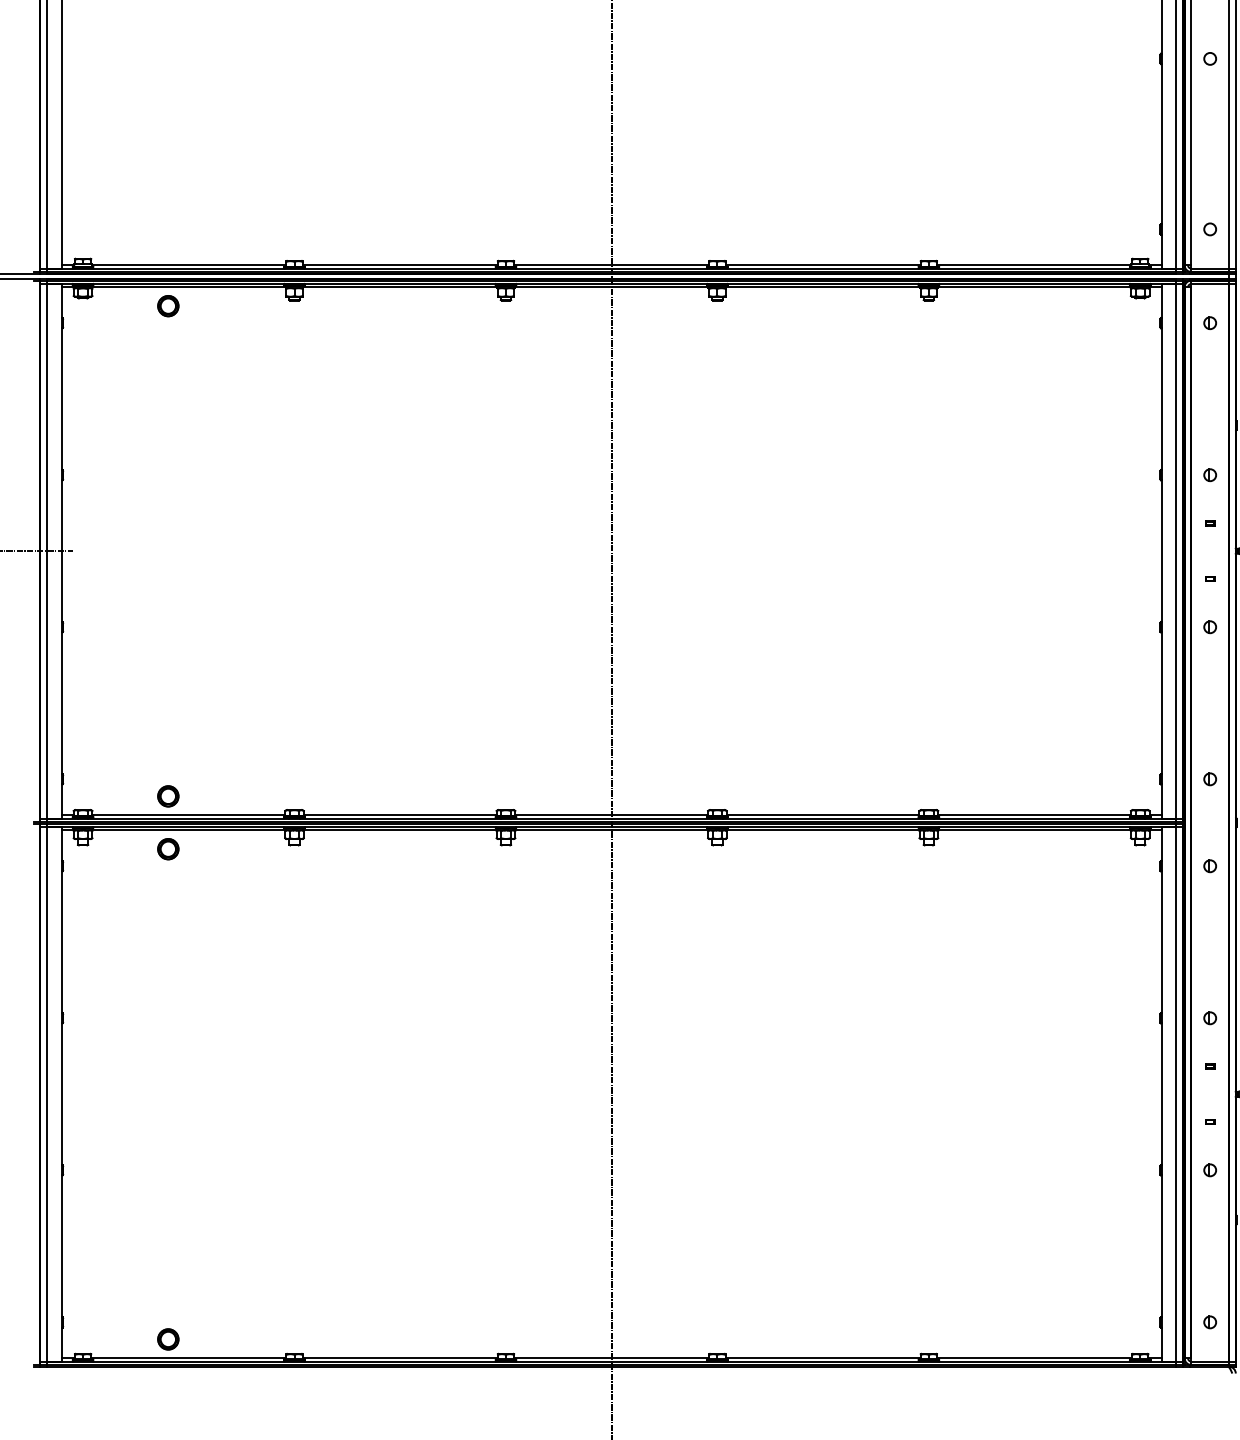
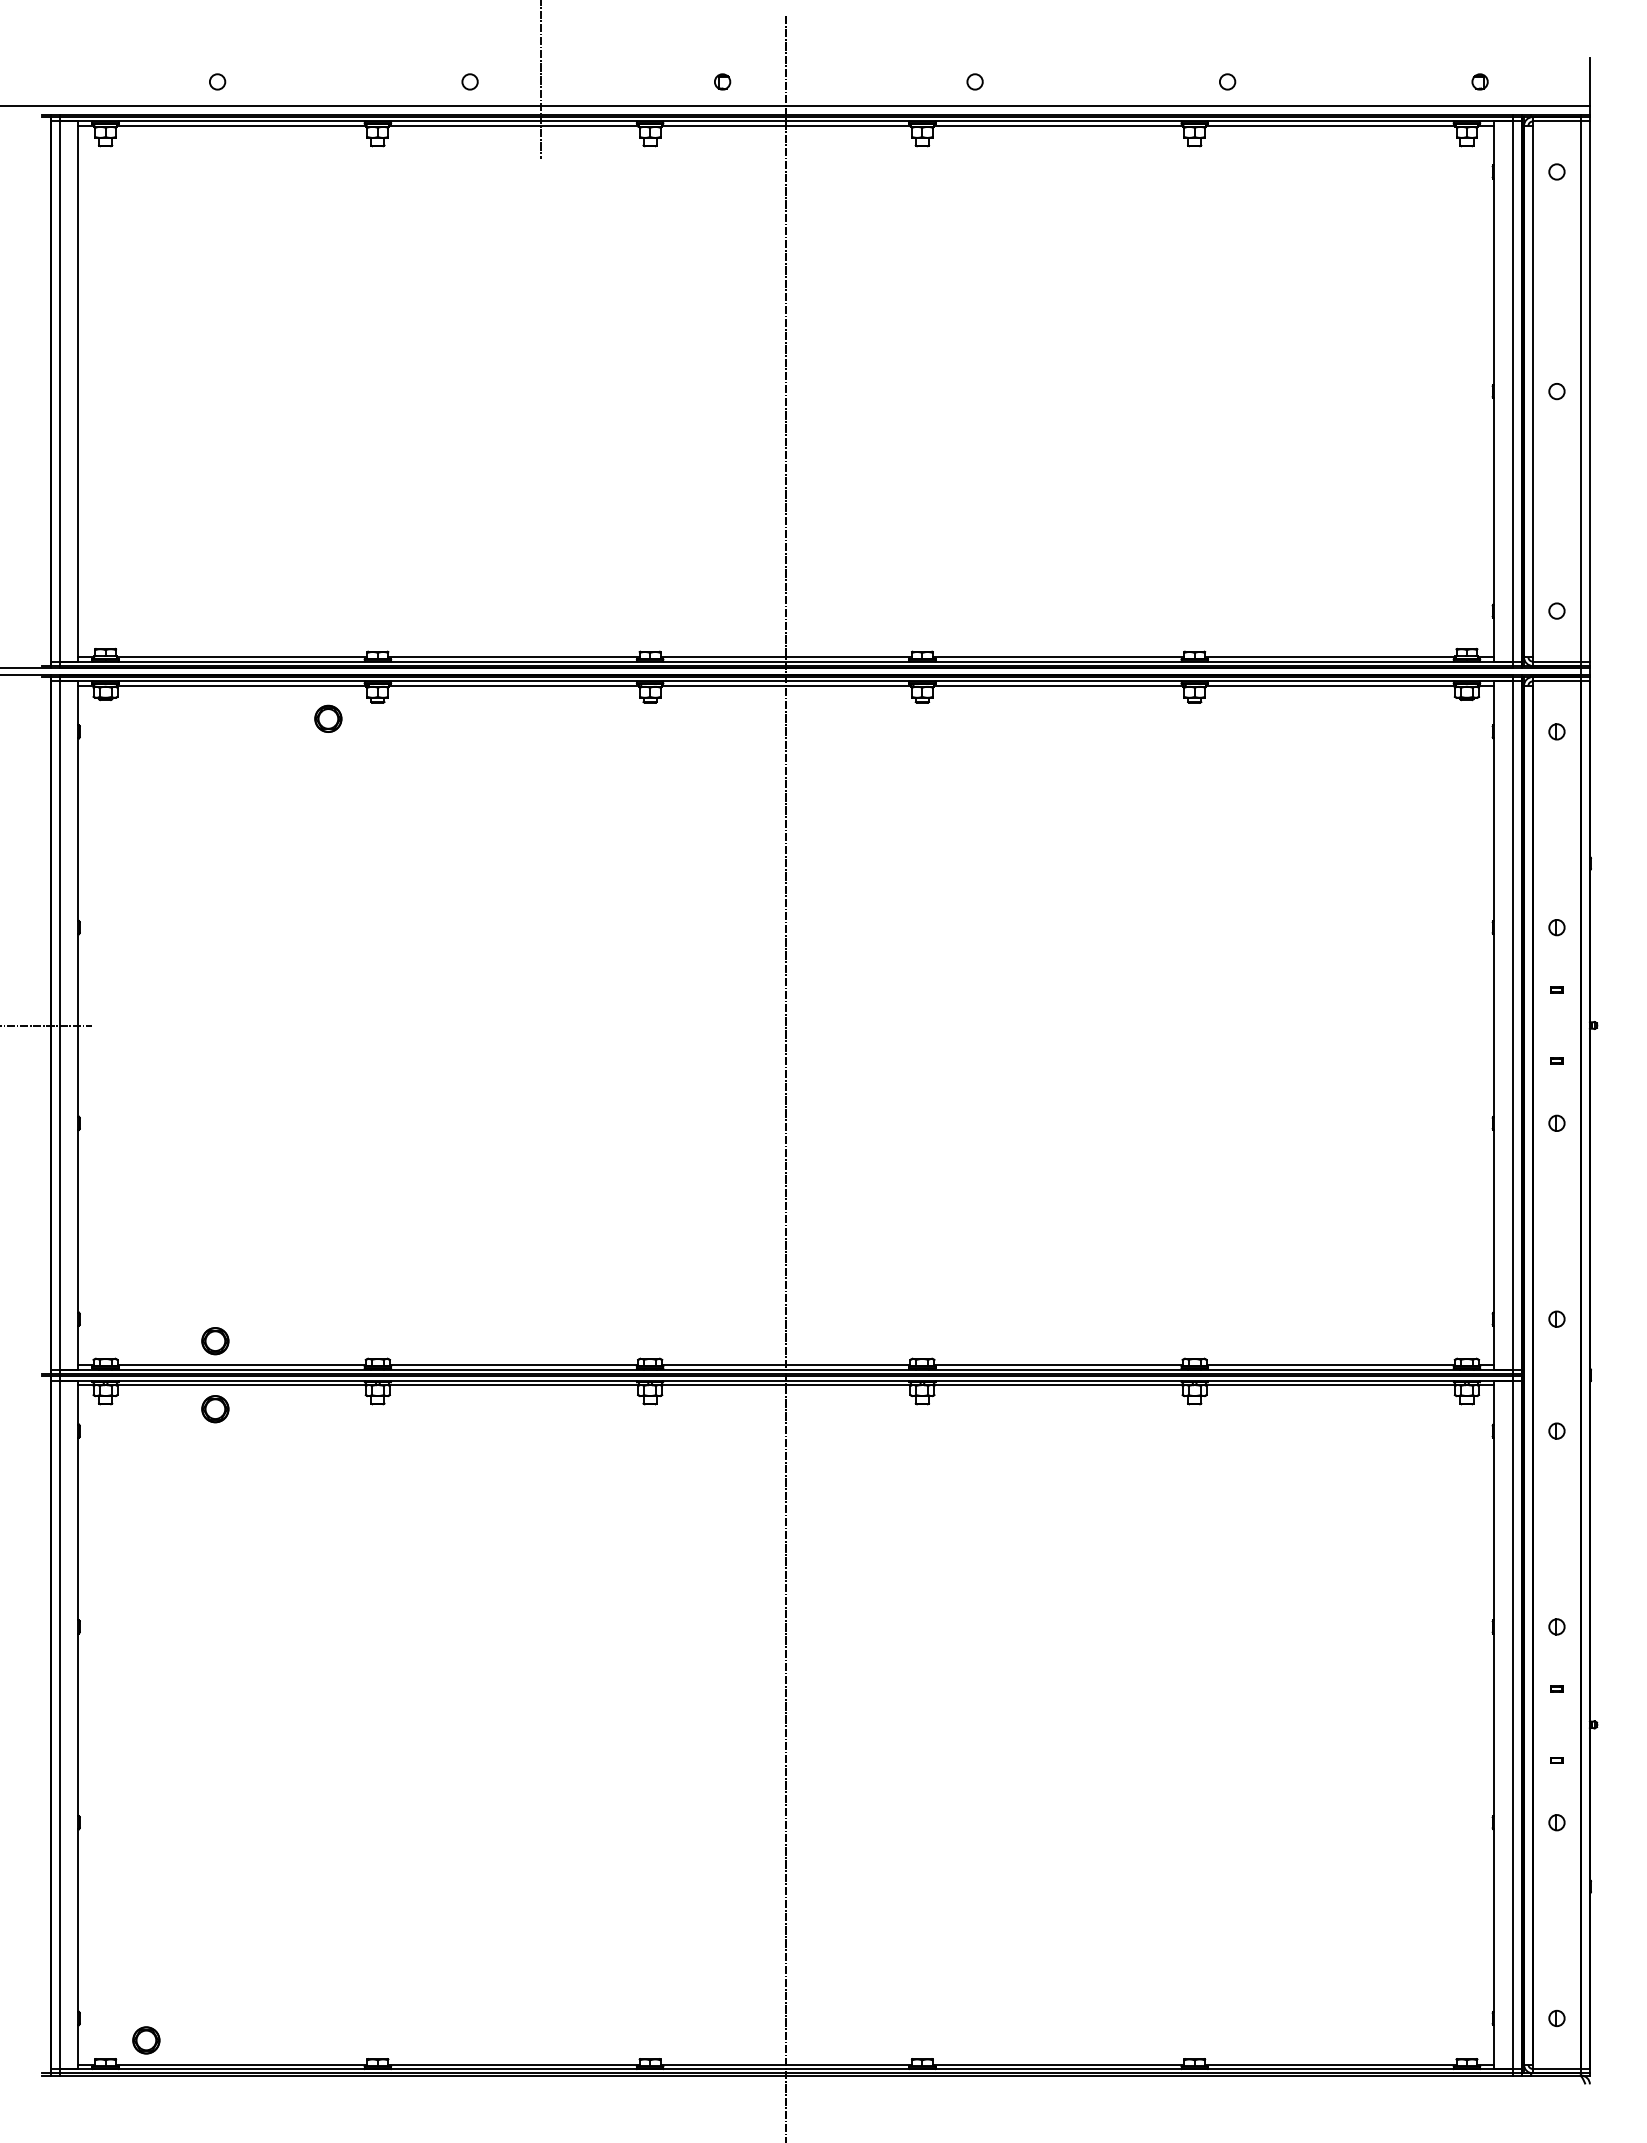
part: (168, 305) -> (328, 718), moved
part: (168, 1339) -> (146, 2040), moved

